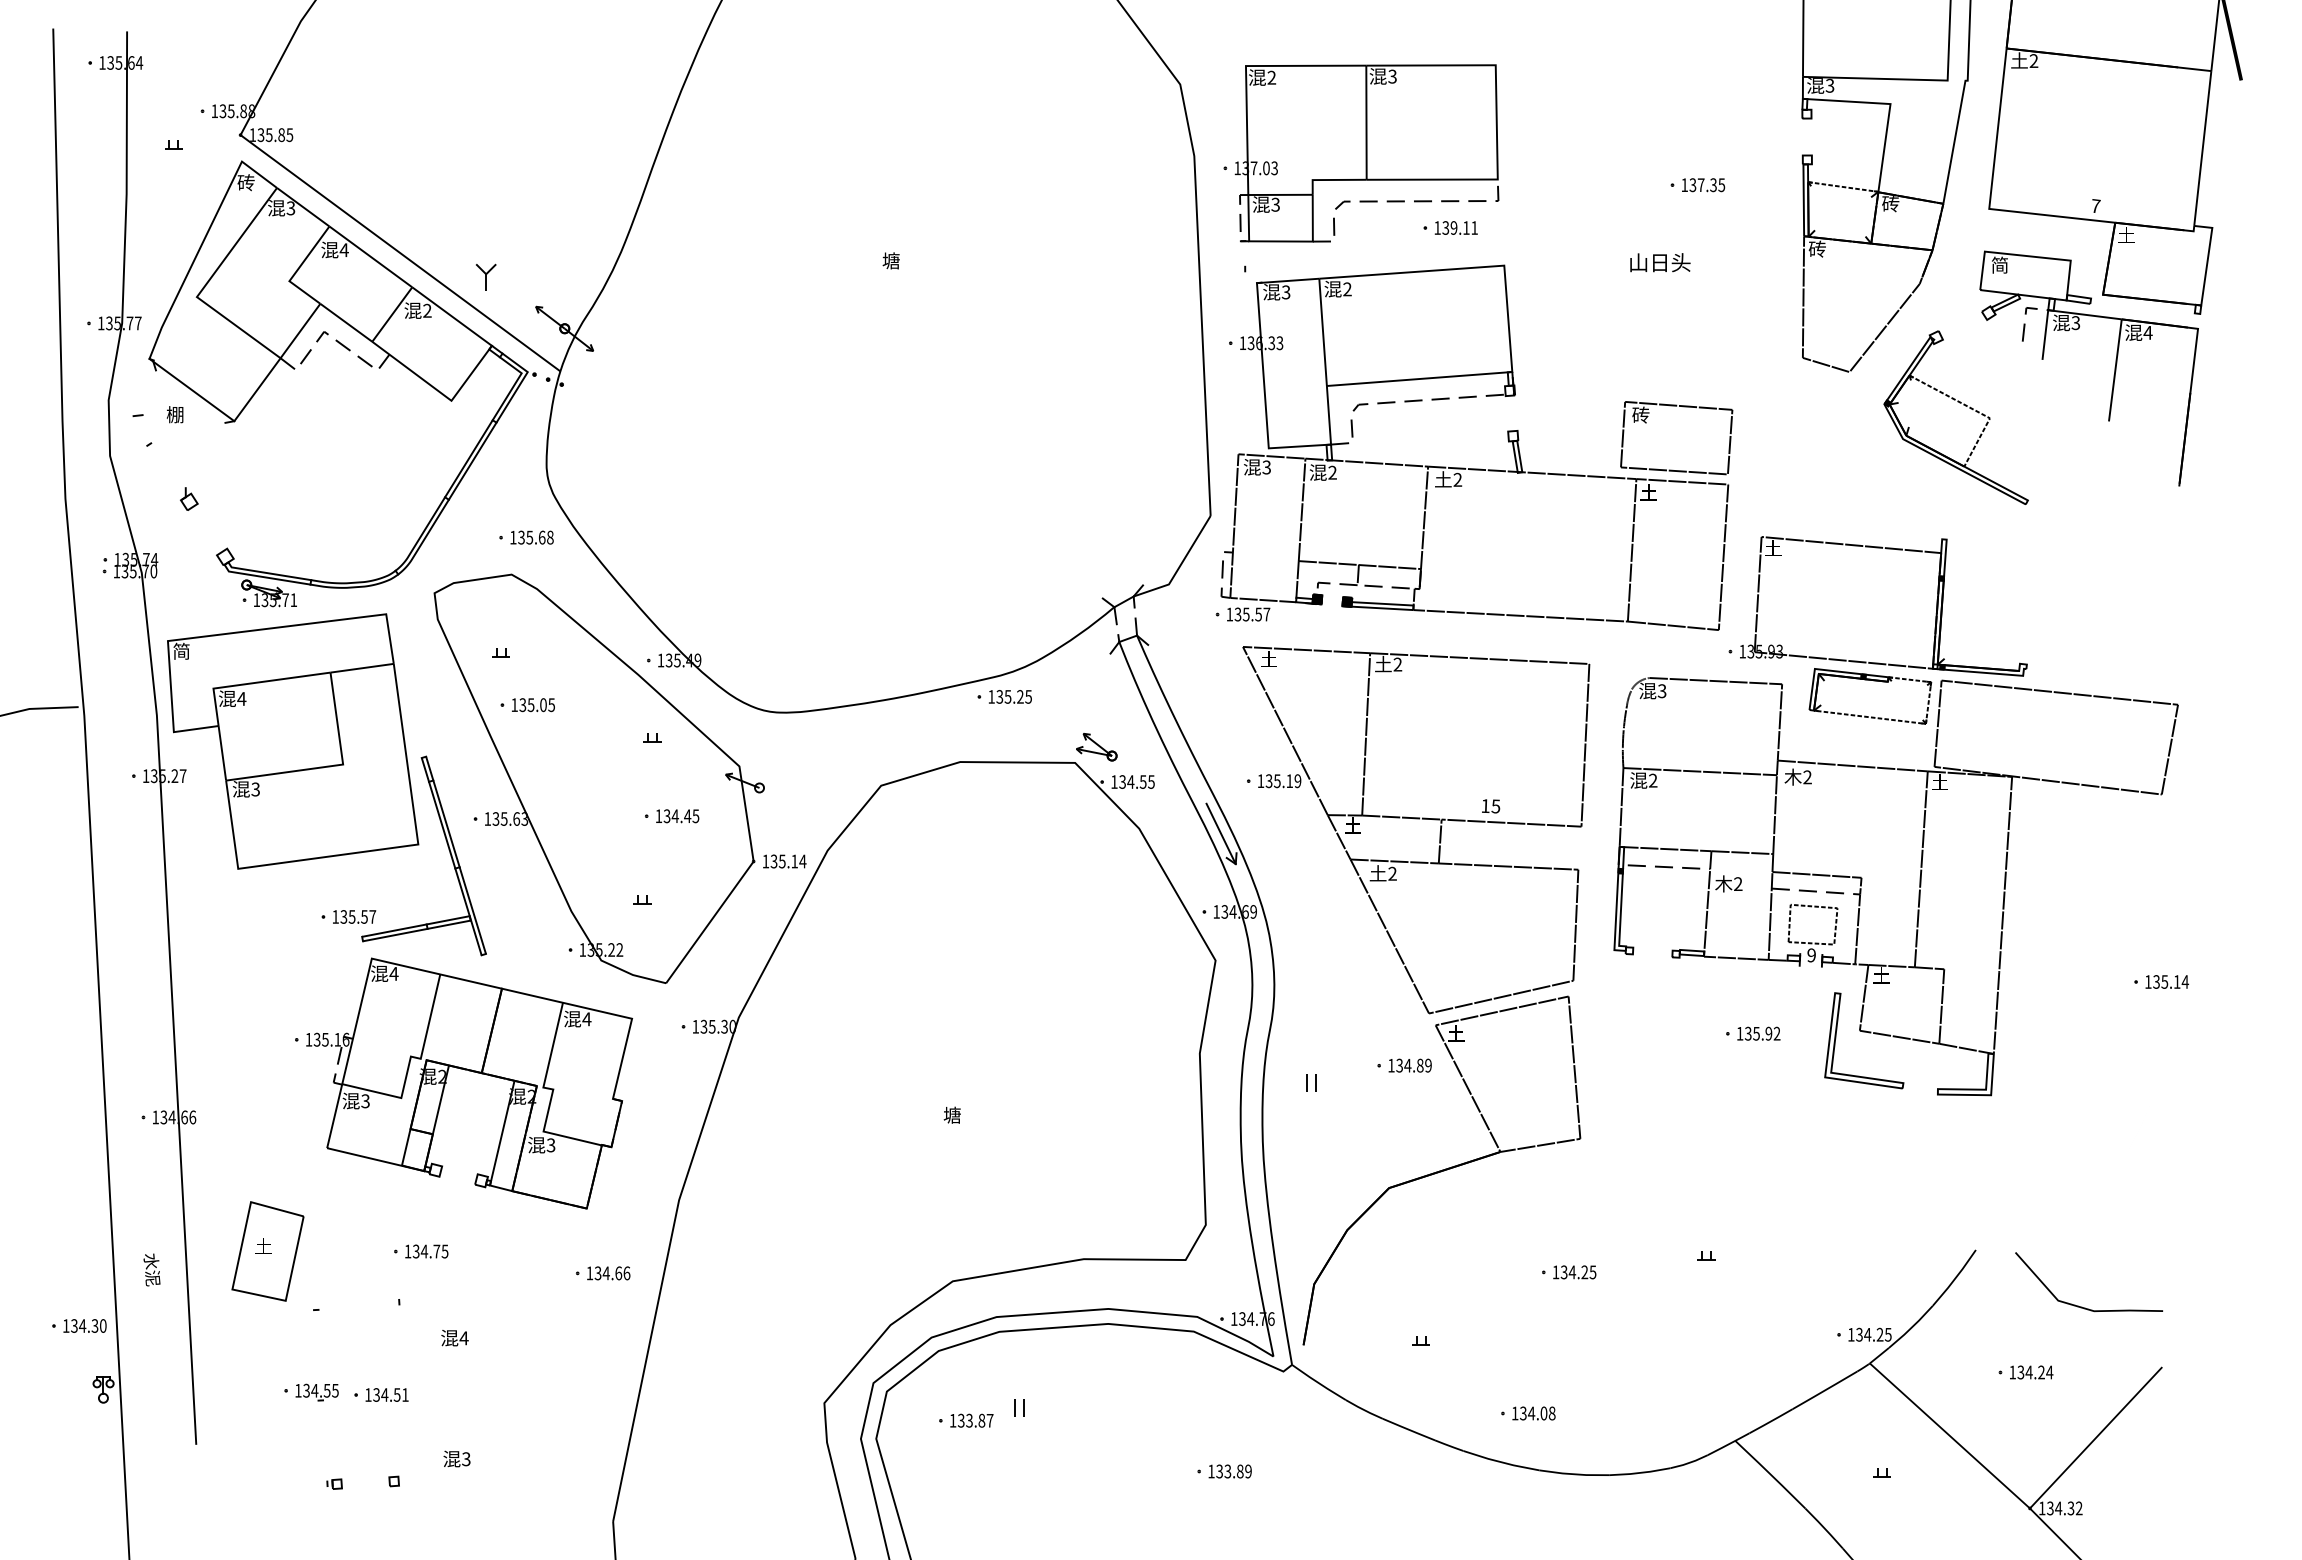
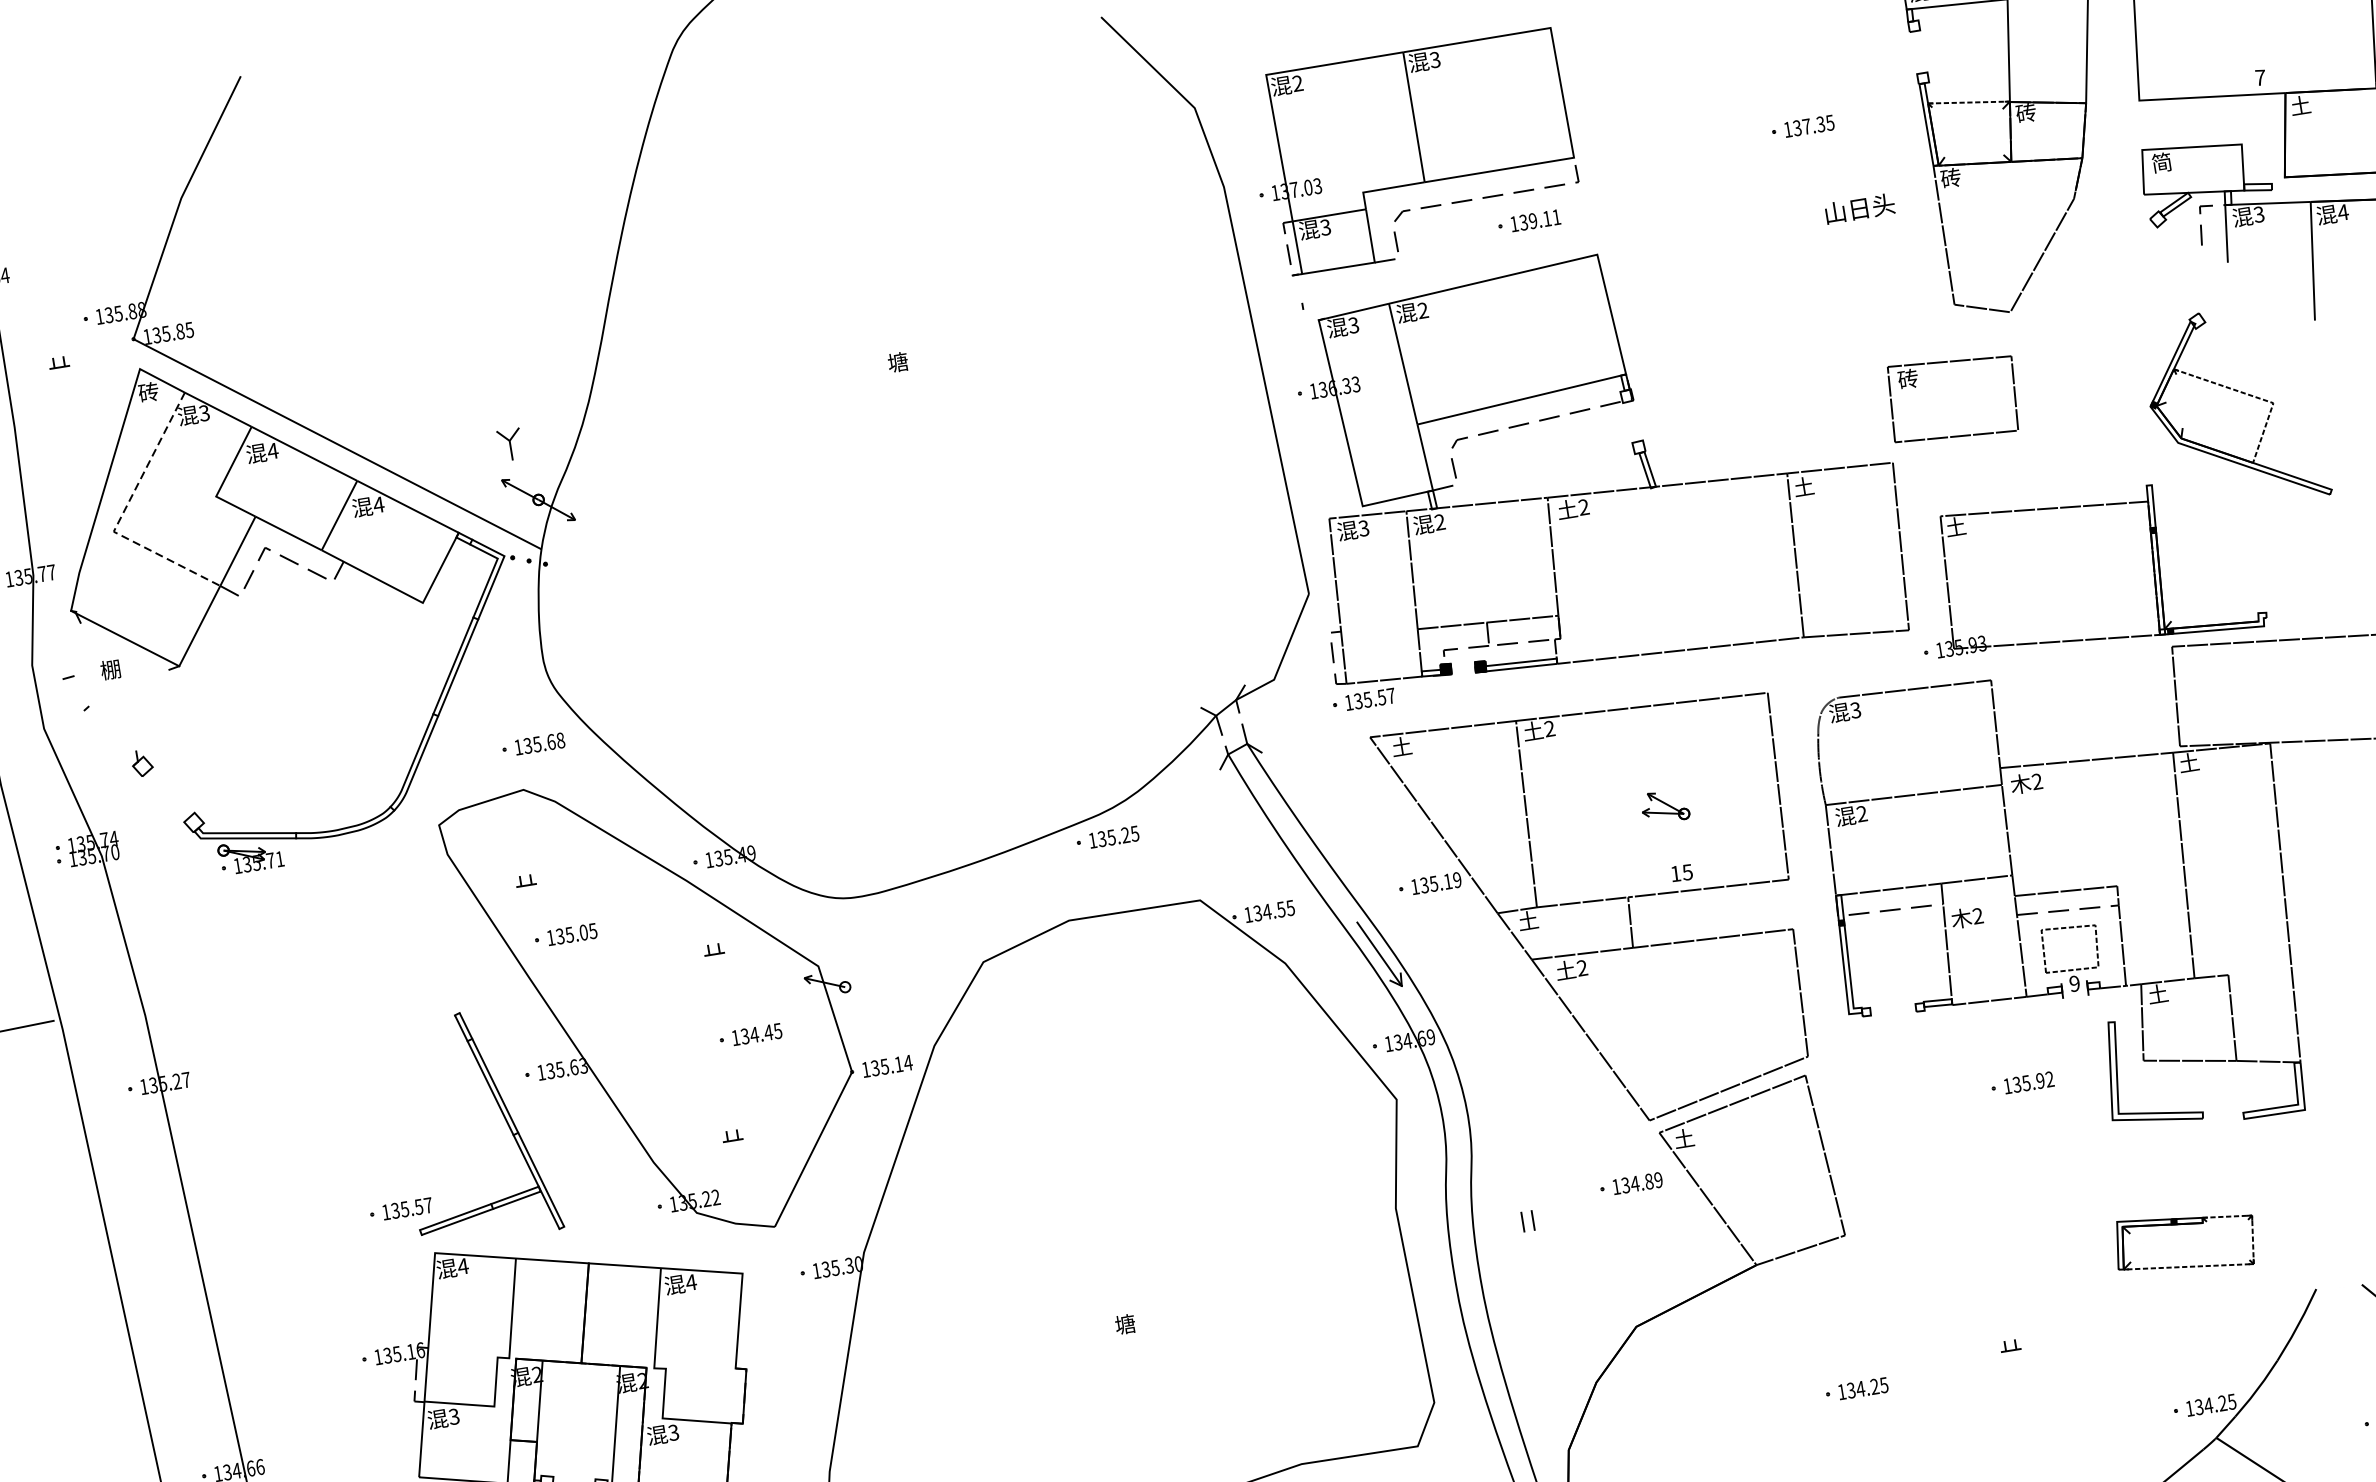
text: (1660, 262) -> (1860, 208), moved
part: (486, 276) -> (510, 443), moved
line: (205, 285) -> (121, 516), solid -> dashed
text: (427, 310) -> (378, 504), 2 -> 4
part: (1963, 405) -> (2240, 393), moved
part: (1672, 469) -> (1954, 435), moved
part: (1873, 681) -> (2186, 1225), moved
part: (293, 741) -> (305, 1020), removed
part: (1096, 747) -> (1664, 807), moved

